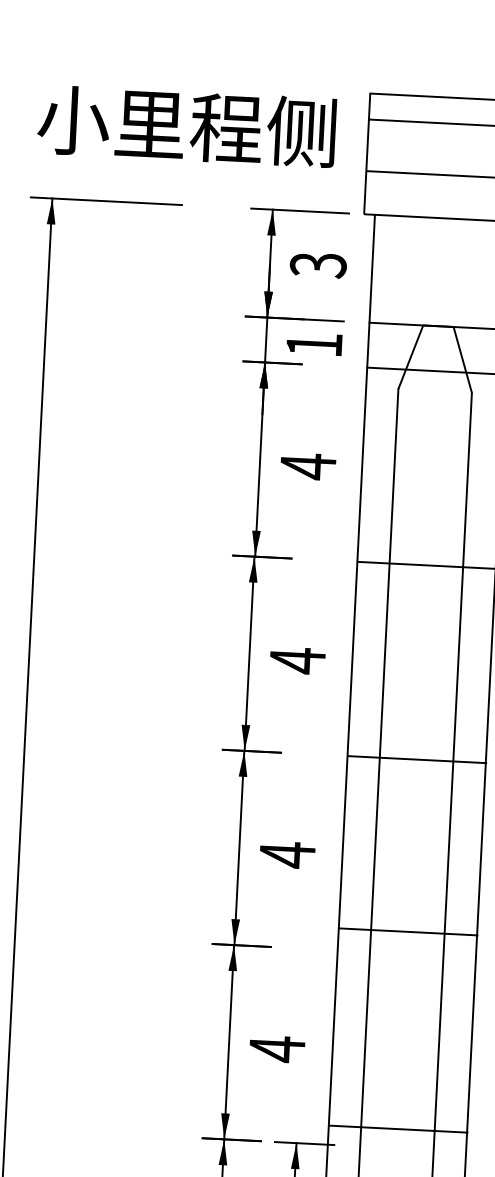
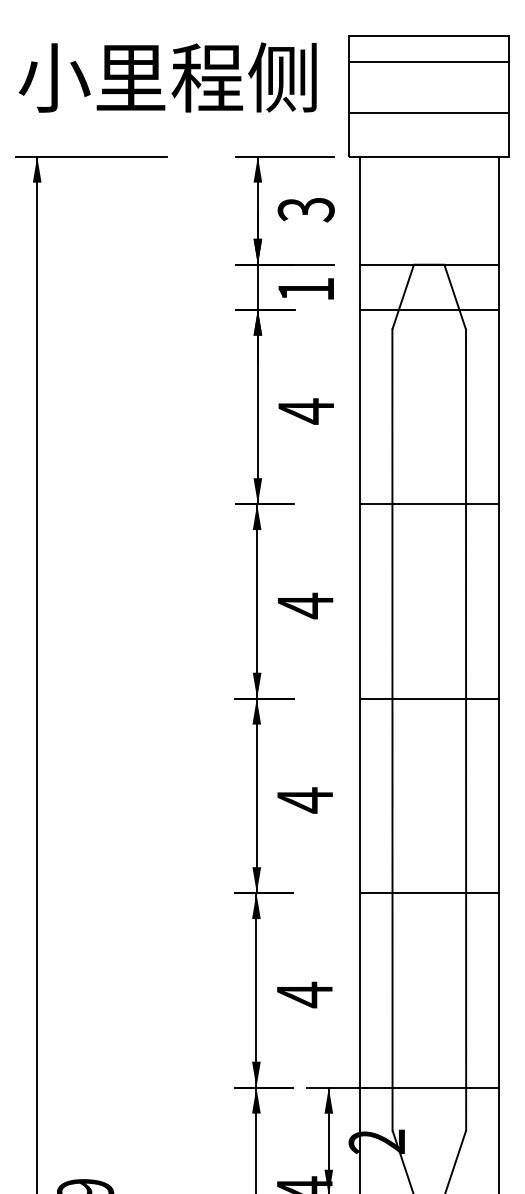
line: (408, 932) -> (429, 893), moved
line: (398, 1128) -> (429, 1087), moved

